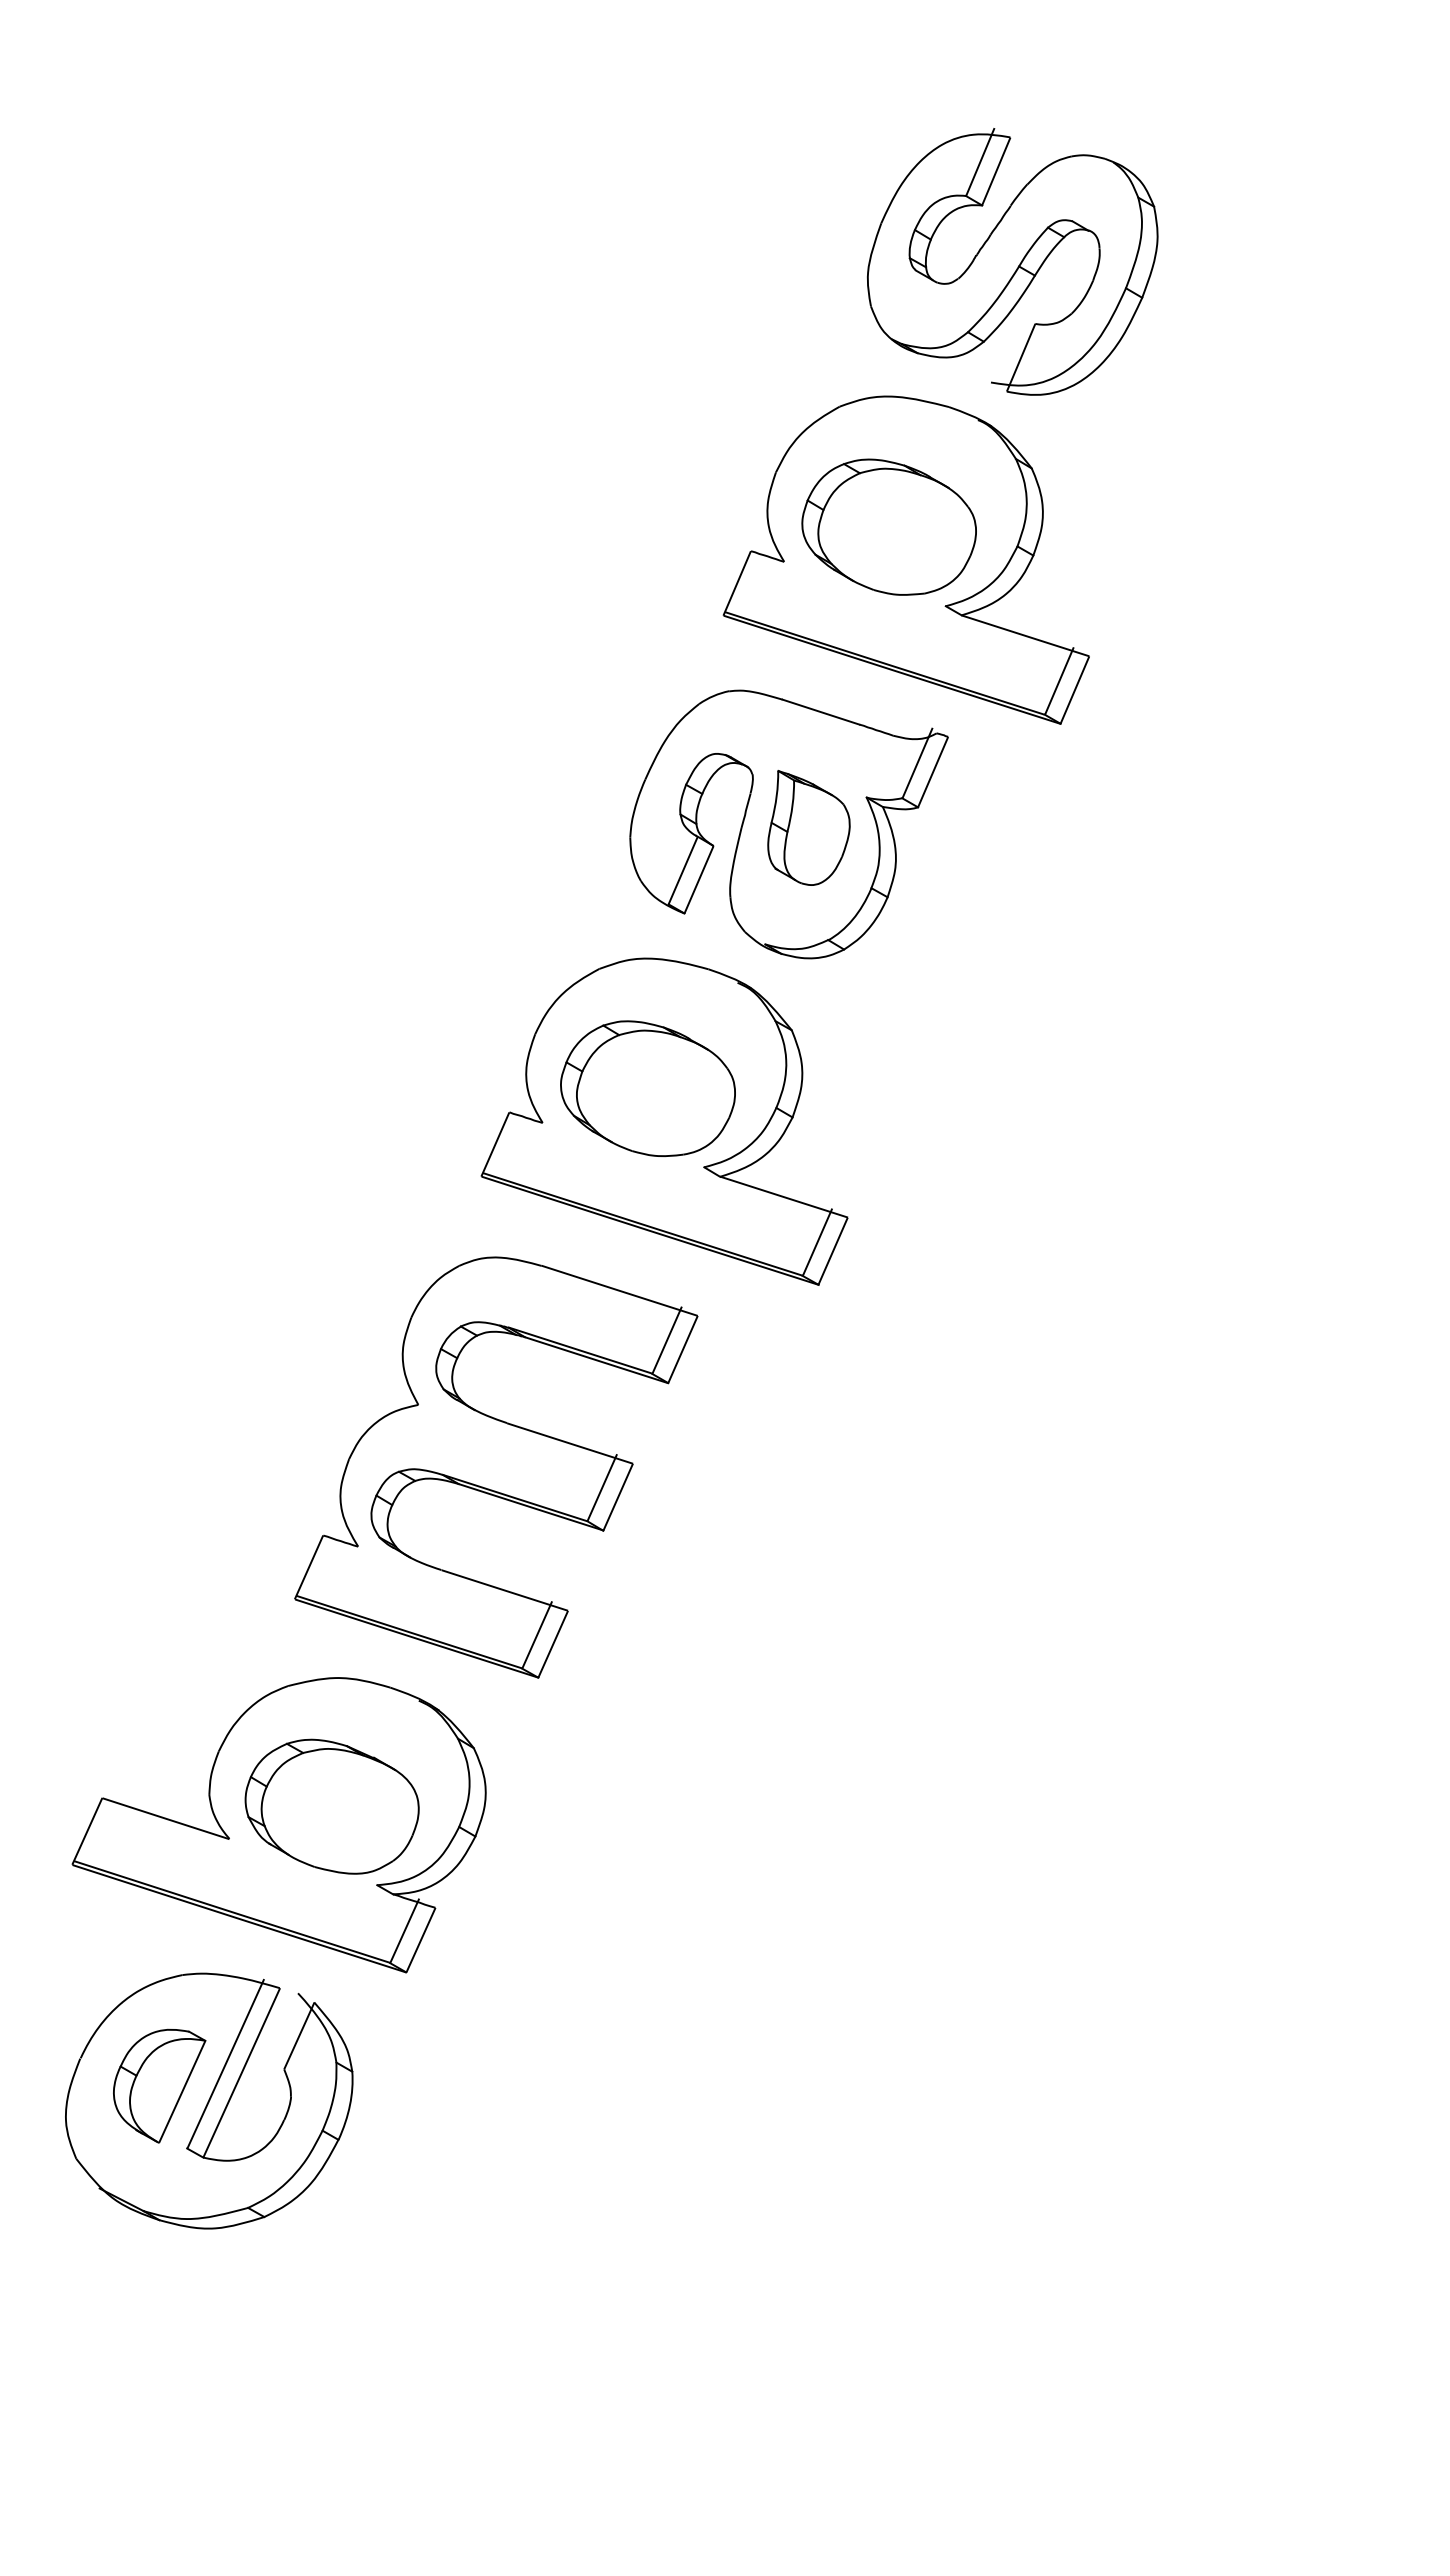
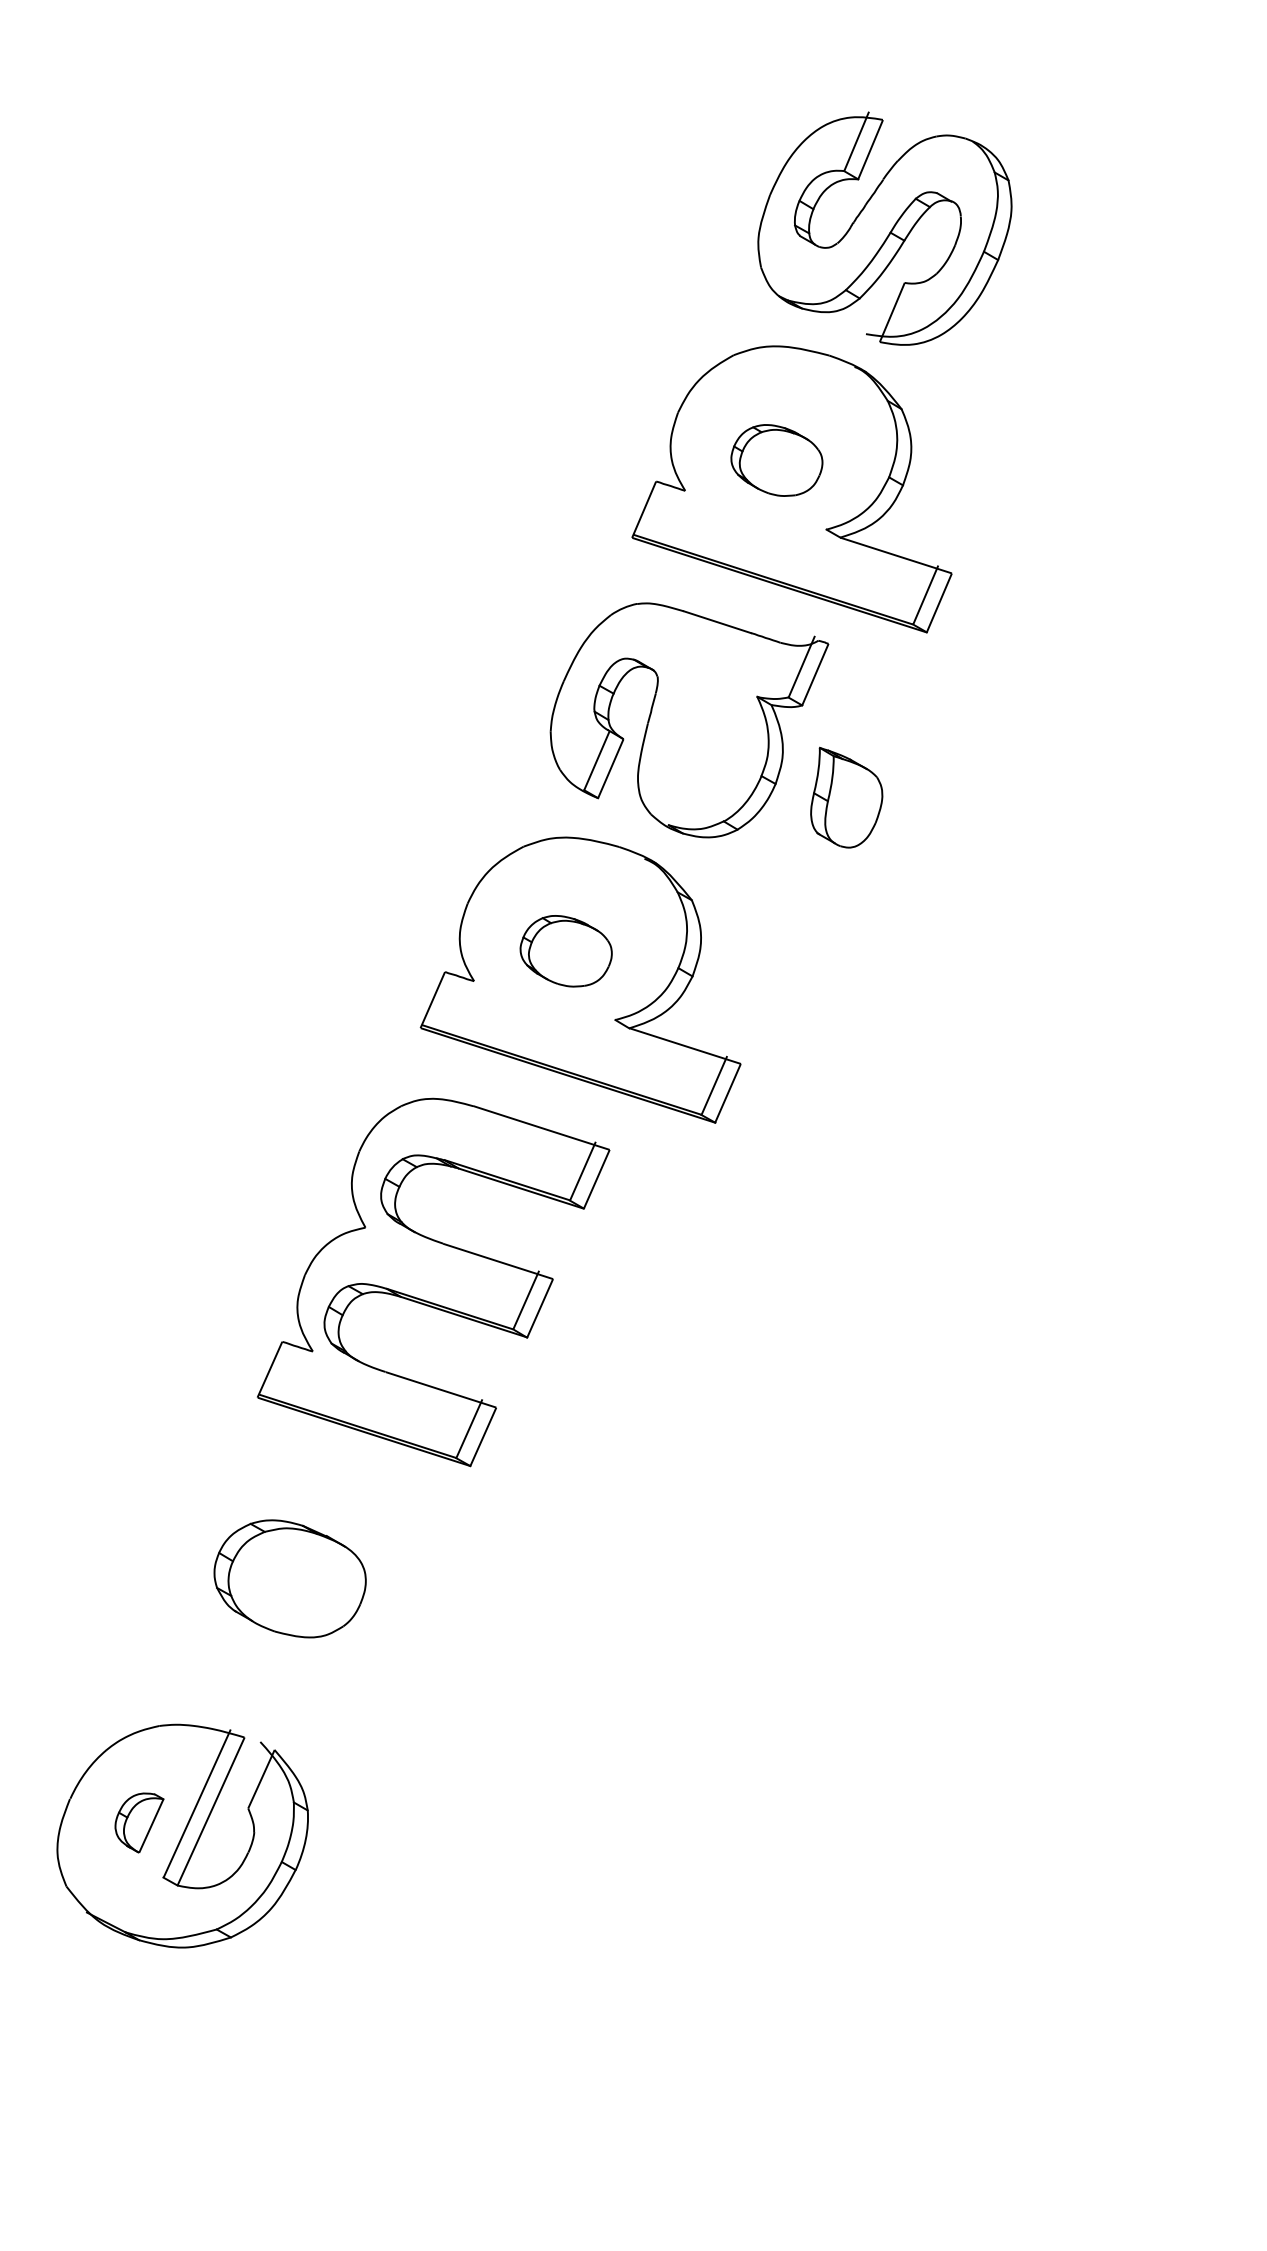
part: (888, 526) -> (776, 459), size x0.6
part: (808, 827) -> (846, 797), moved
part: (647, 1088) -> (565, 951), size x0.6
part: (278, 1825) -> (243, 1595), removed
part: (159, 2085) -> (139, 1822), size x0.6

